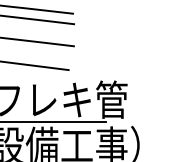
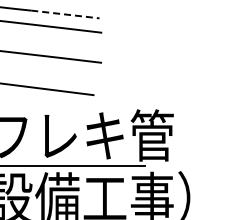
line: (48, 10) -> (65, 14), solid -> dashed

